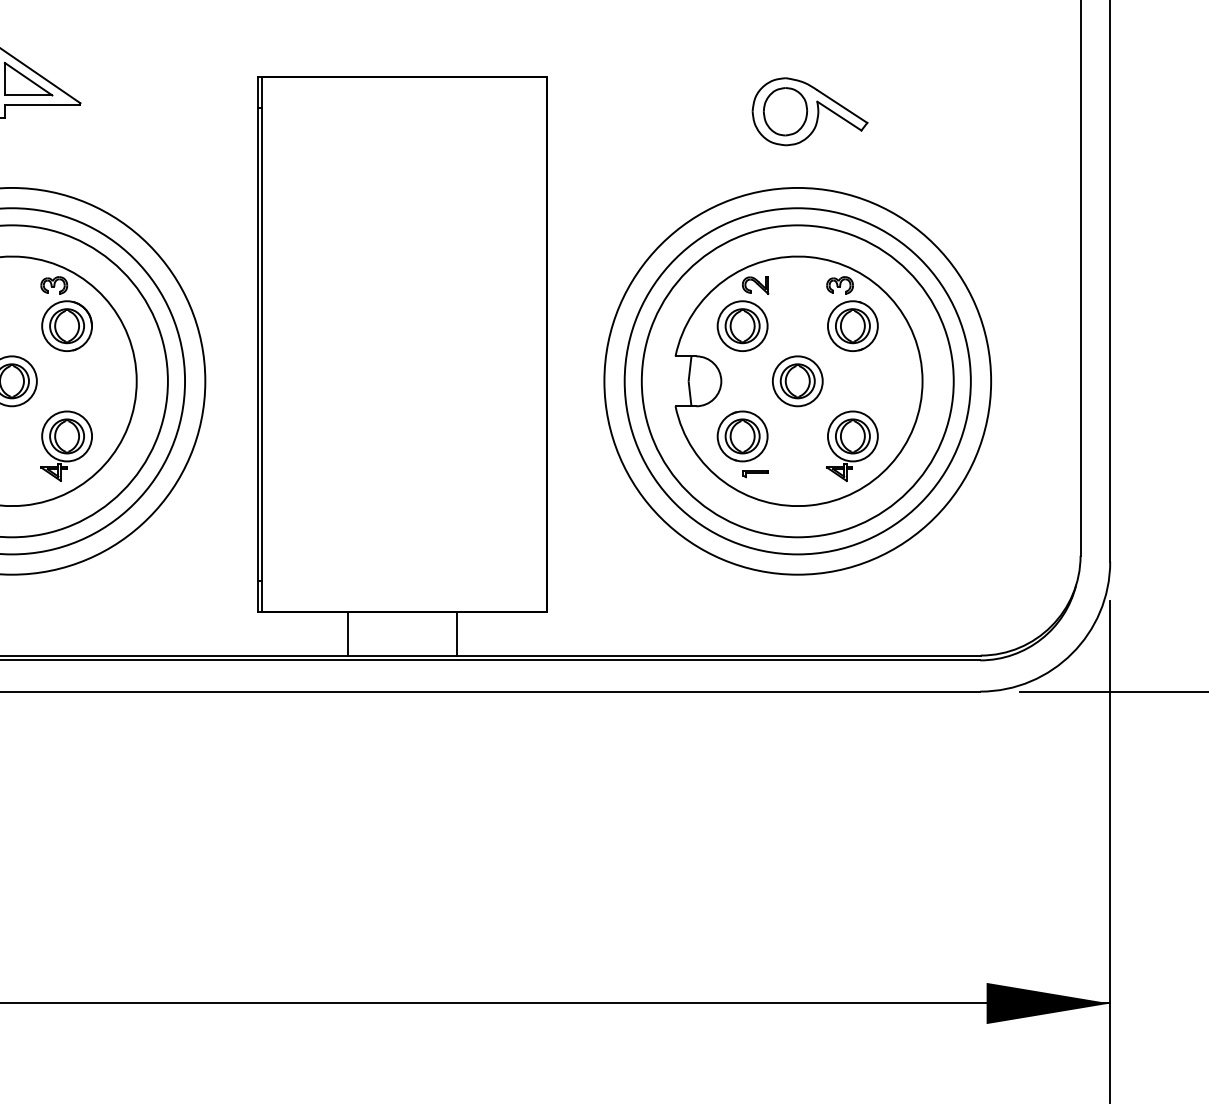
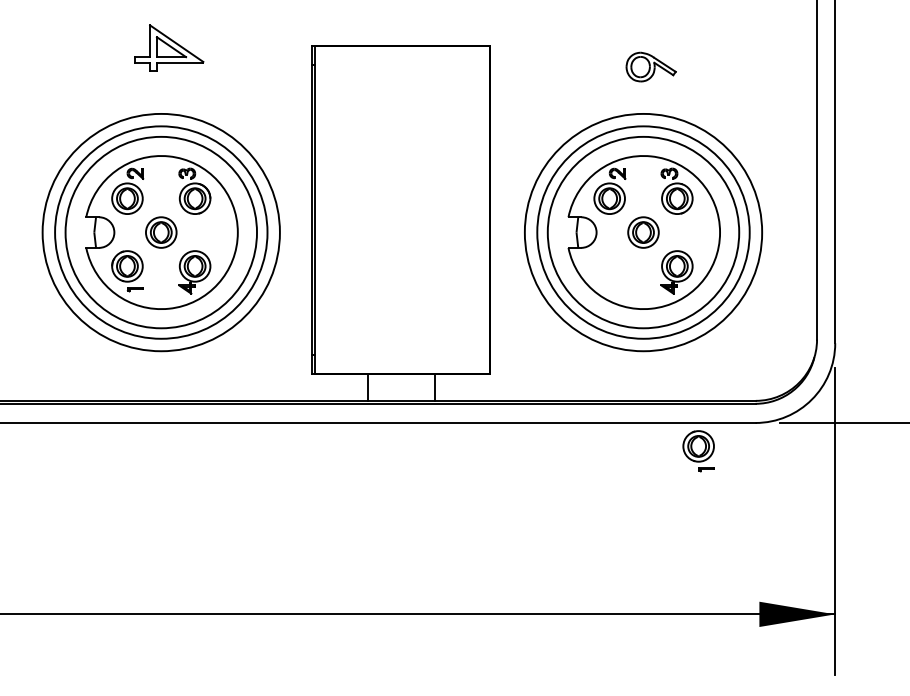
part: (810, 110) -> (651, 66), size x0.7
part: (742, 444) -> (698, 451), moved

